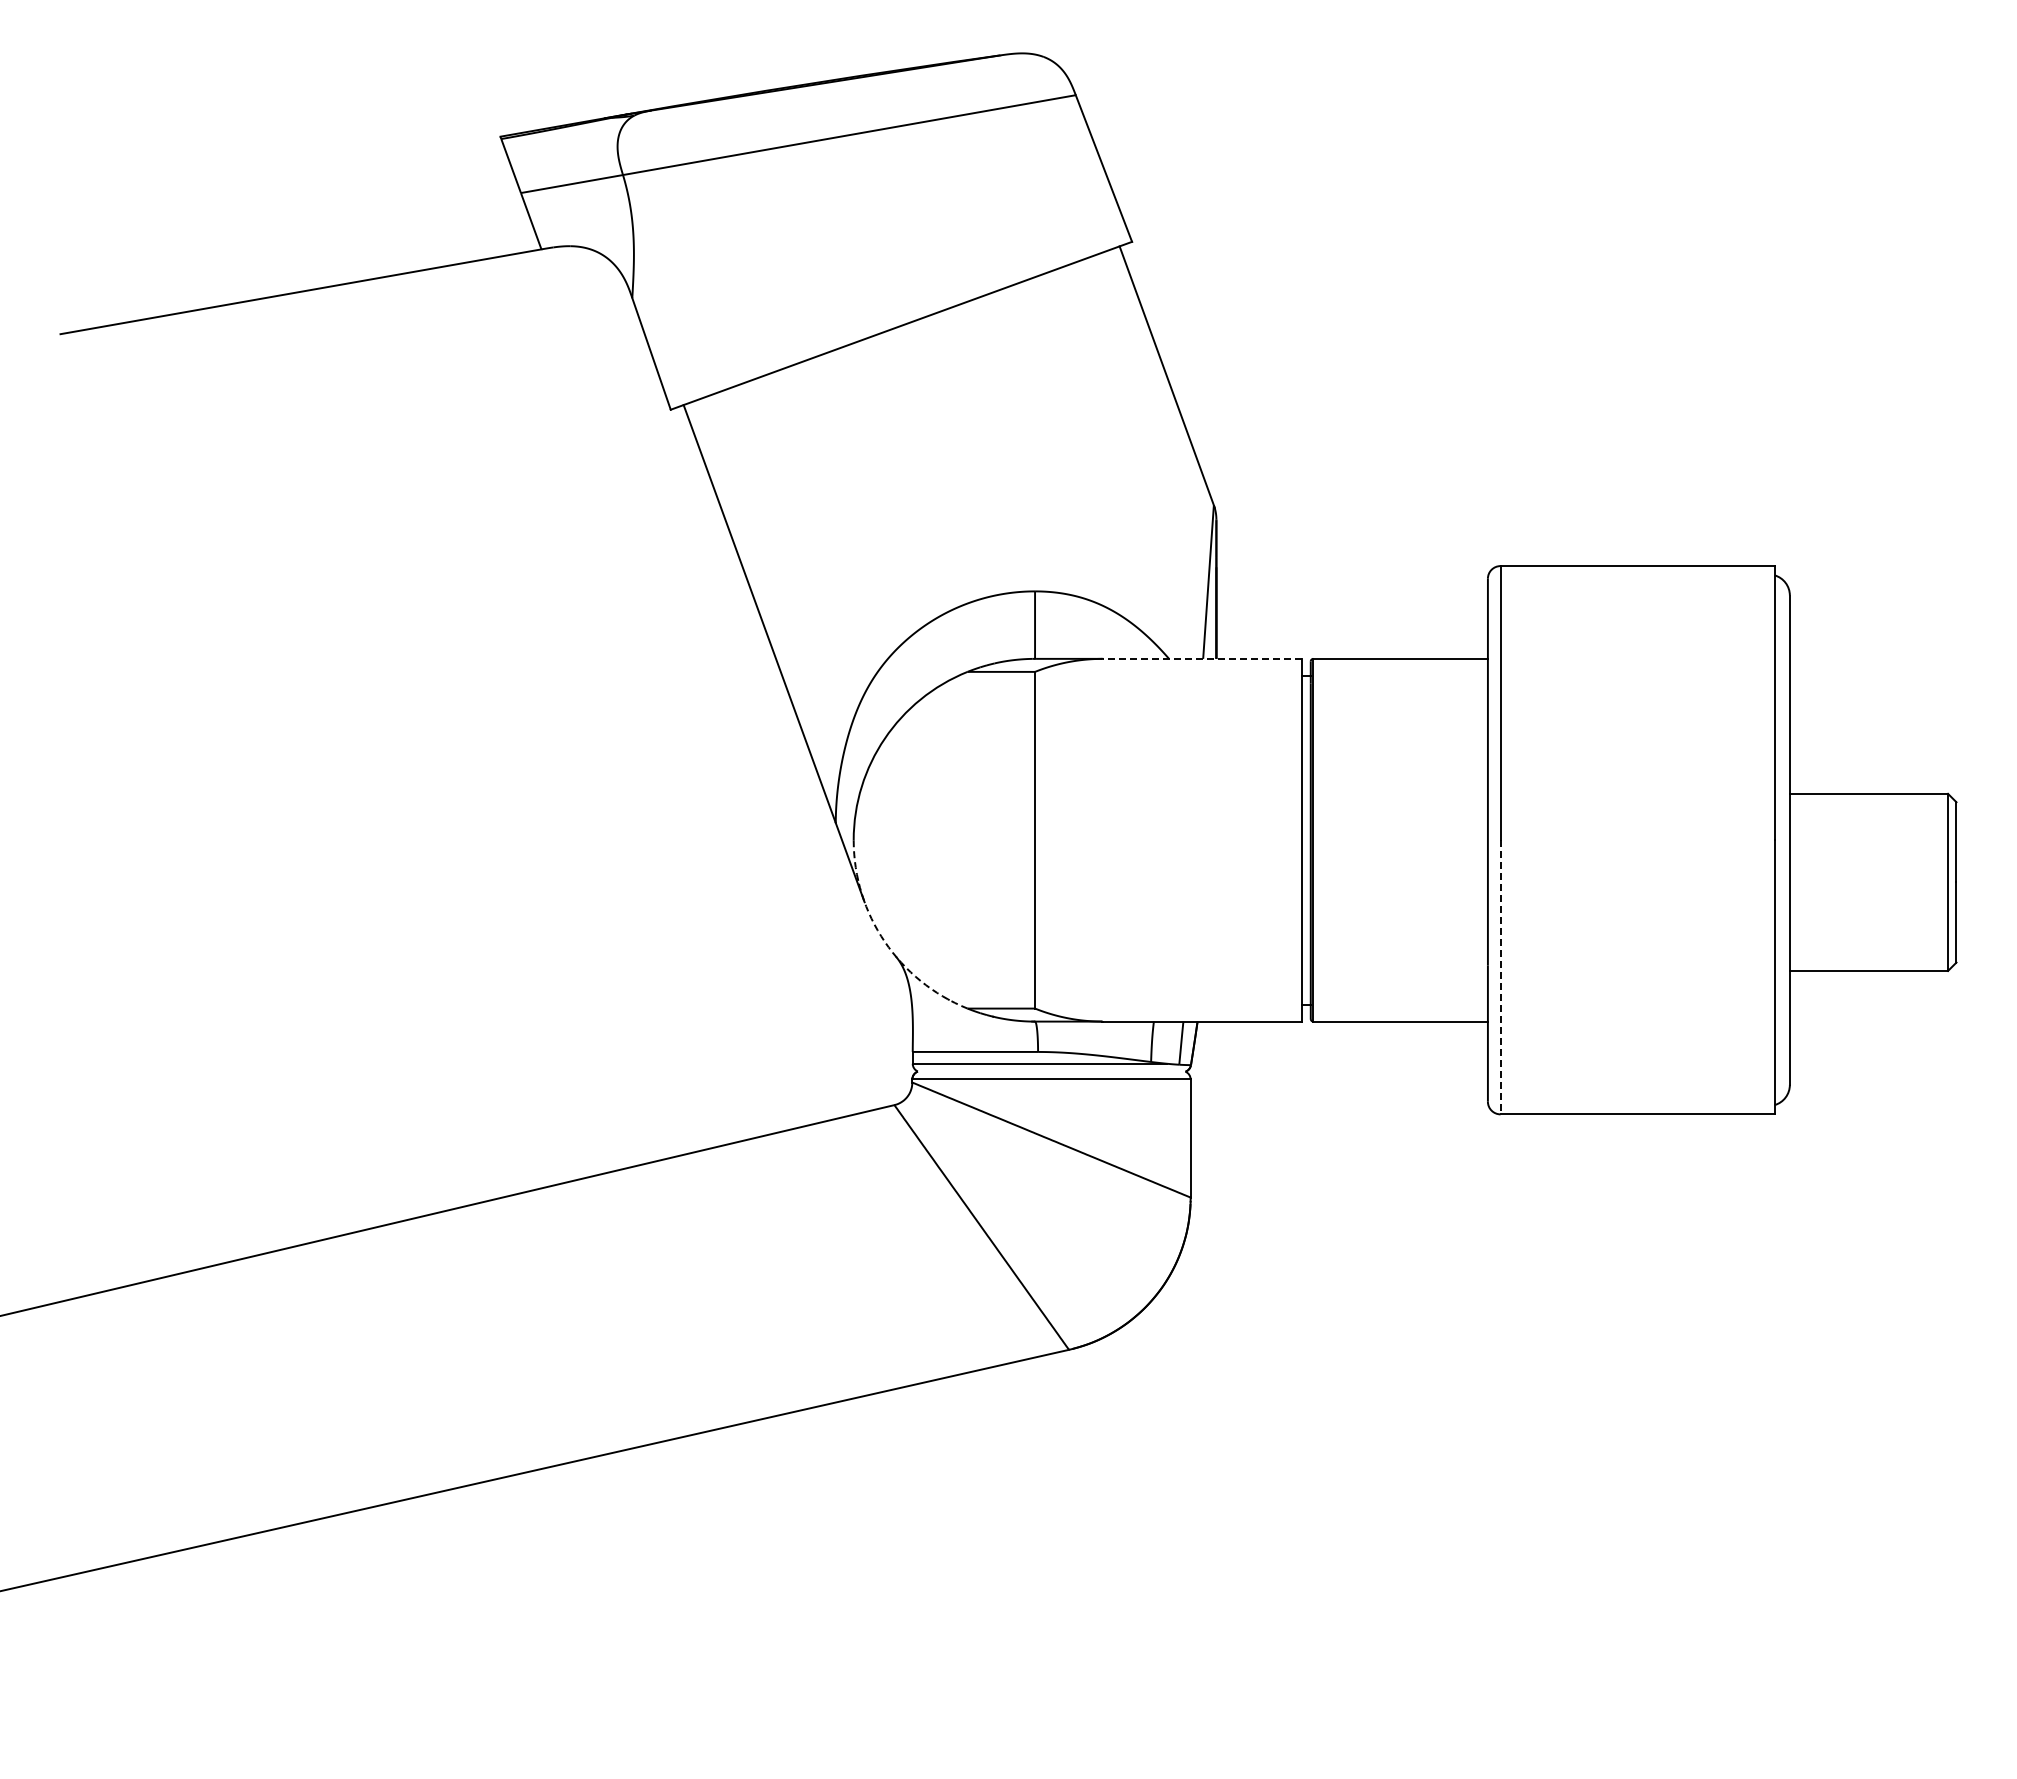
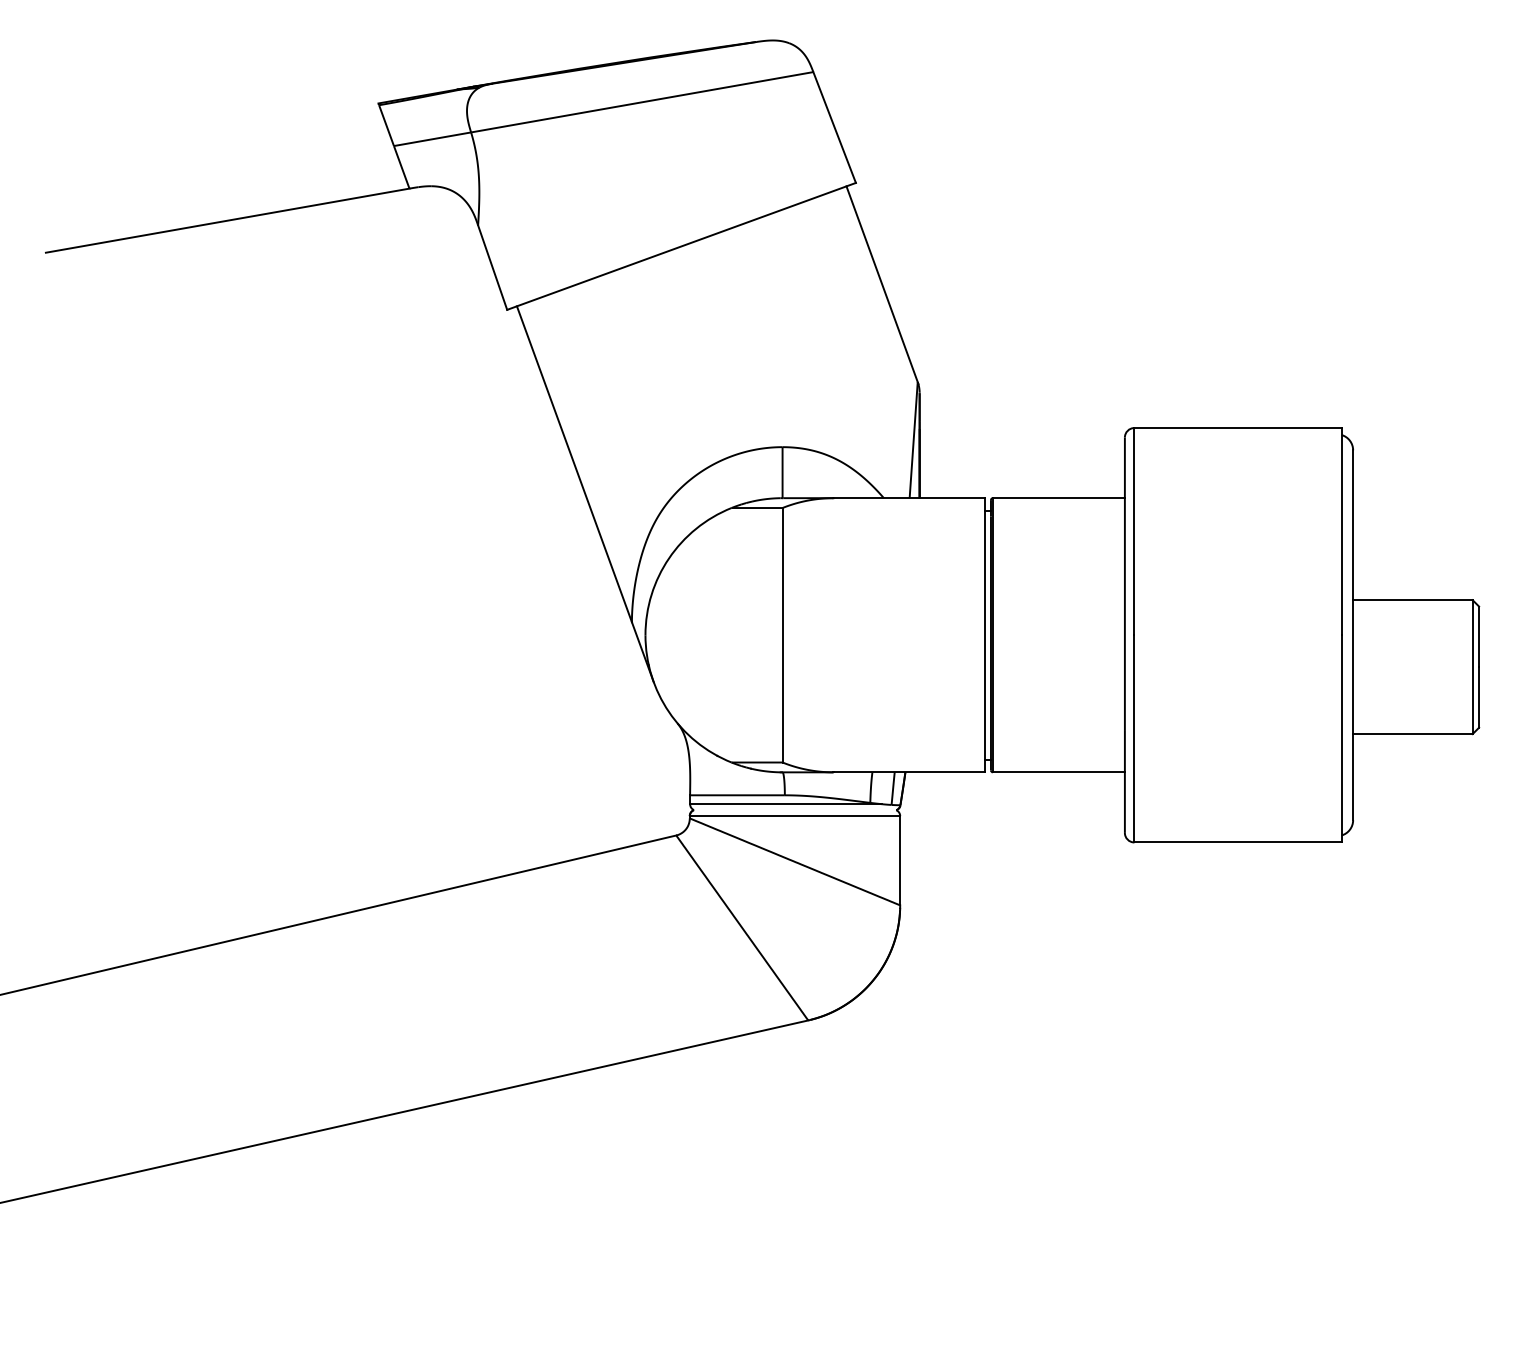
line: (1202, 658) -> (909, 497), dashed -> solid
arc: (884, 941) -> (668, 711), dashed -> solid
line: (1500, 977) -> (1134, 739), dashed -> solid

